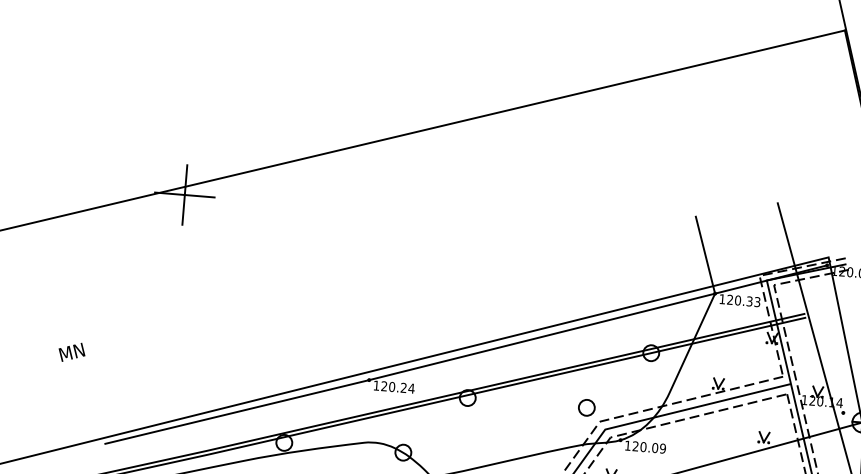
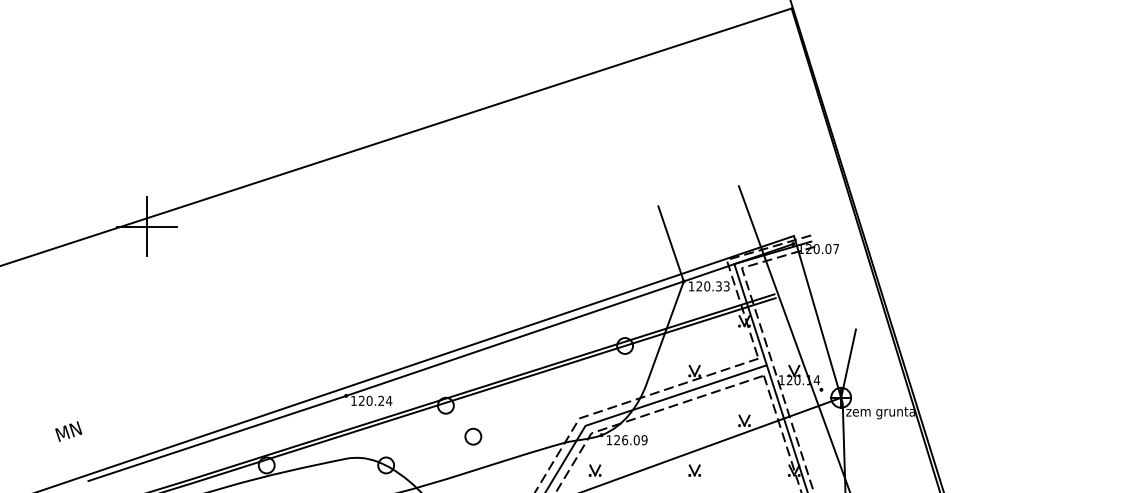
text: (71, 352) -> (68, 431), moved
part: (586, 407) -> (473, 436), moved
text: (644, 446) -> (625, 439), 120.09 -> 126.09

